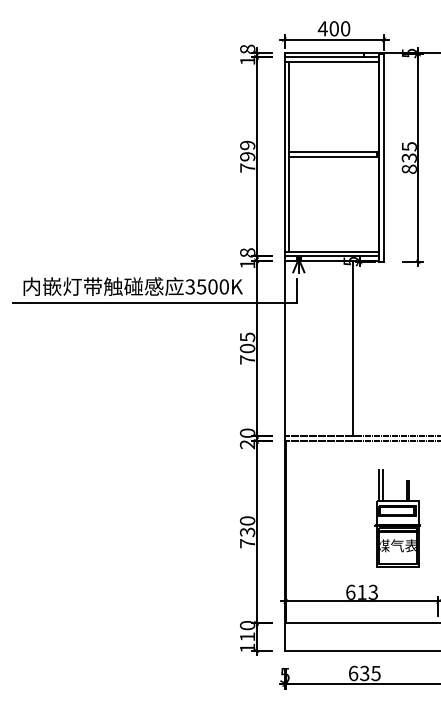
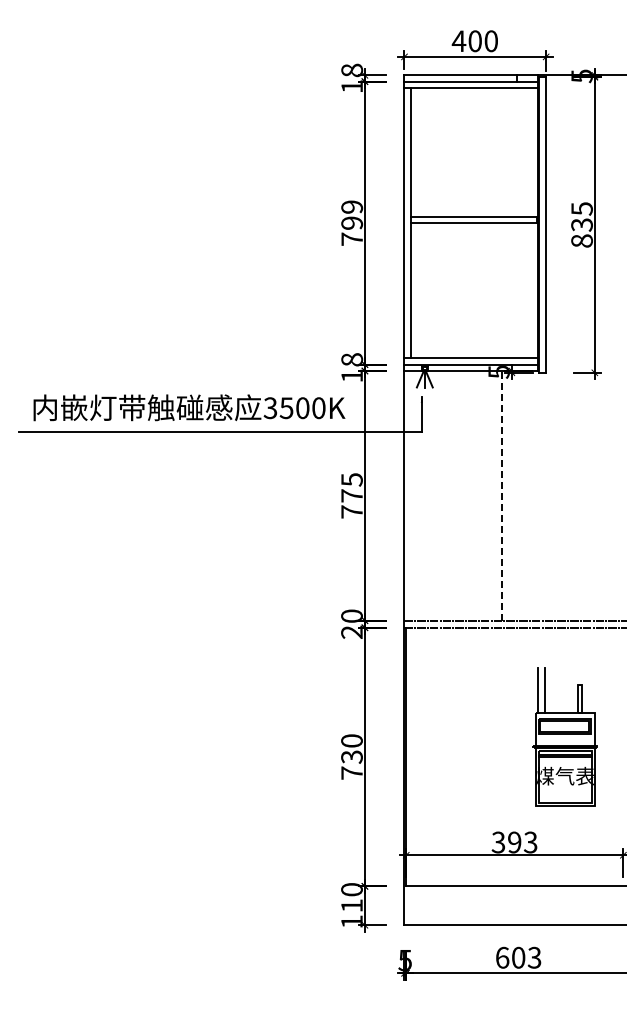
text: (247, 348) -> (351, 495), 705 -> 775
line: (352, 348) -> (501, 495), solid -> dashed
text: (356, 592) -> (506, 842), 613 -> 393
text: (370, 673) -> (526, 957), 635 -> 603

